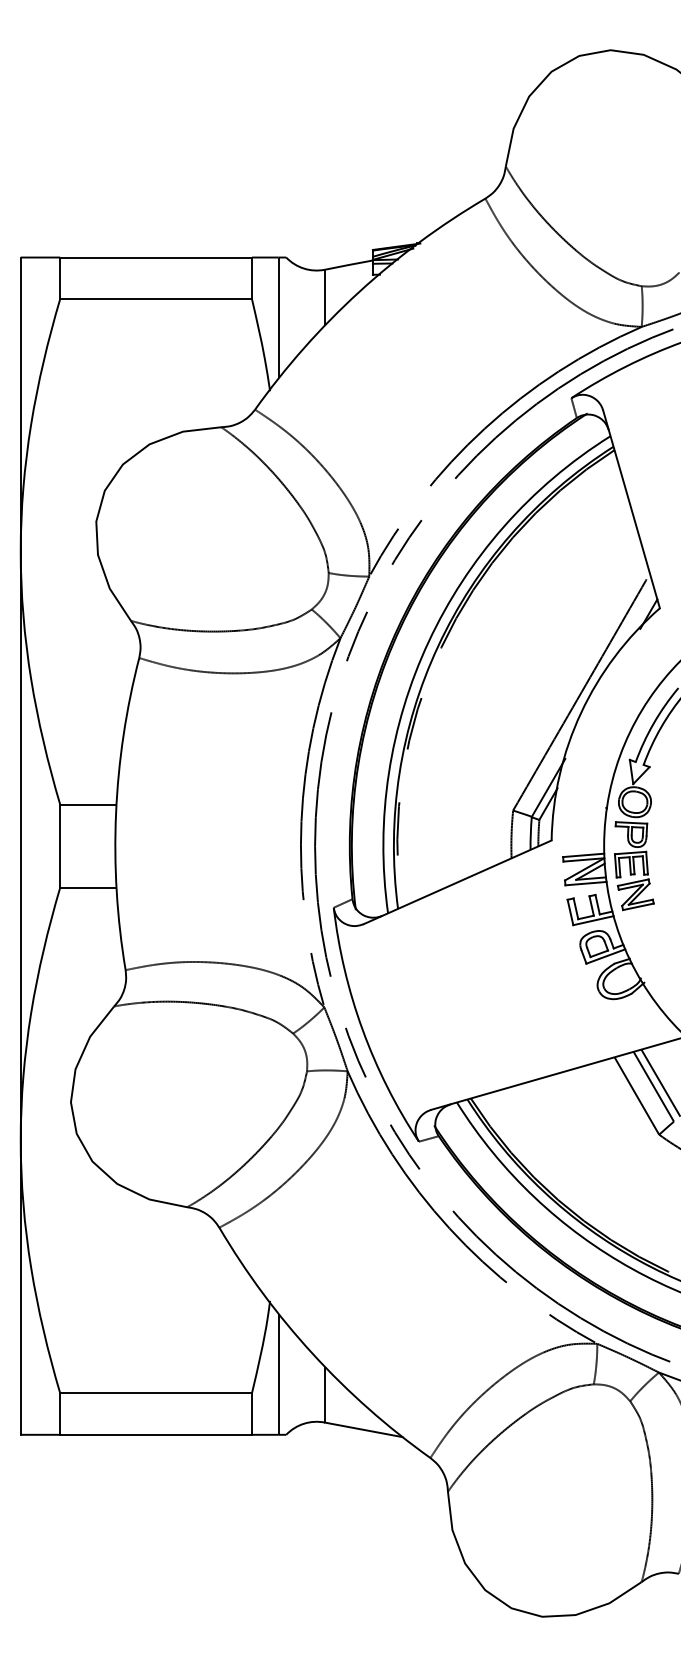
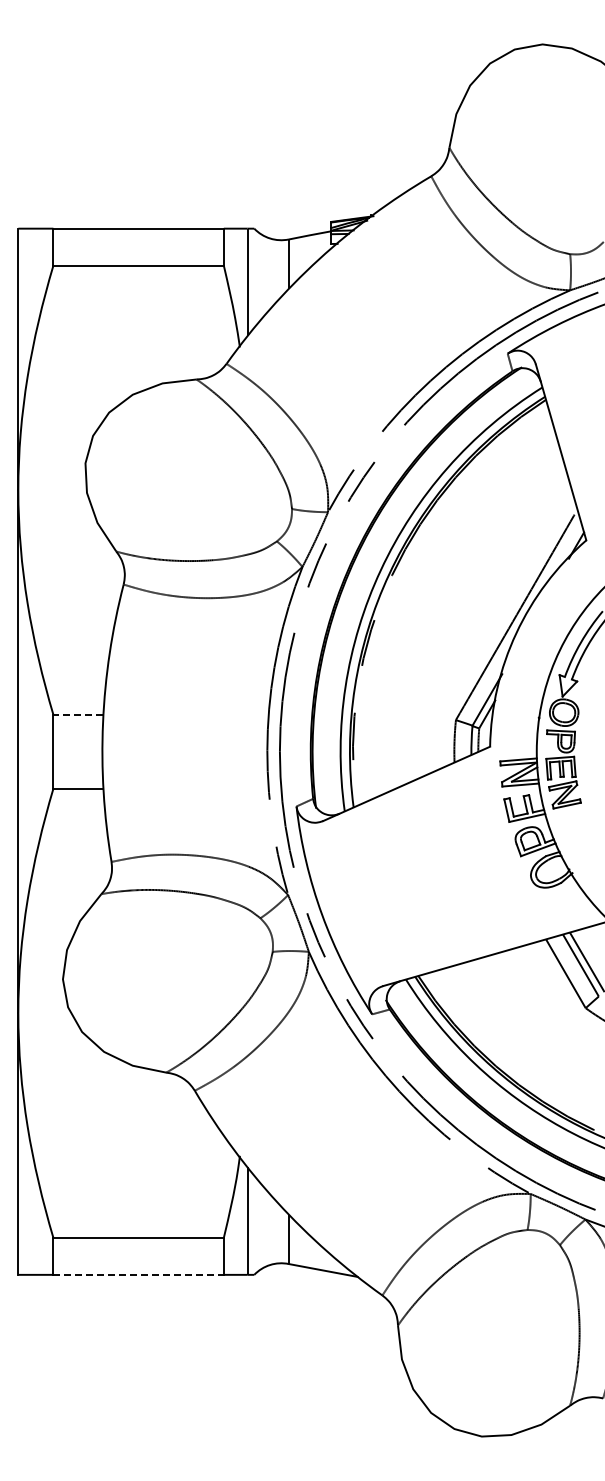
line: (87, 804) -> (77, 714), solid -> dashed
line: (157, 1434) -> (139, 1274), solid -> dashed

